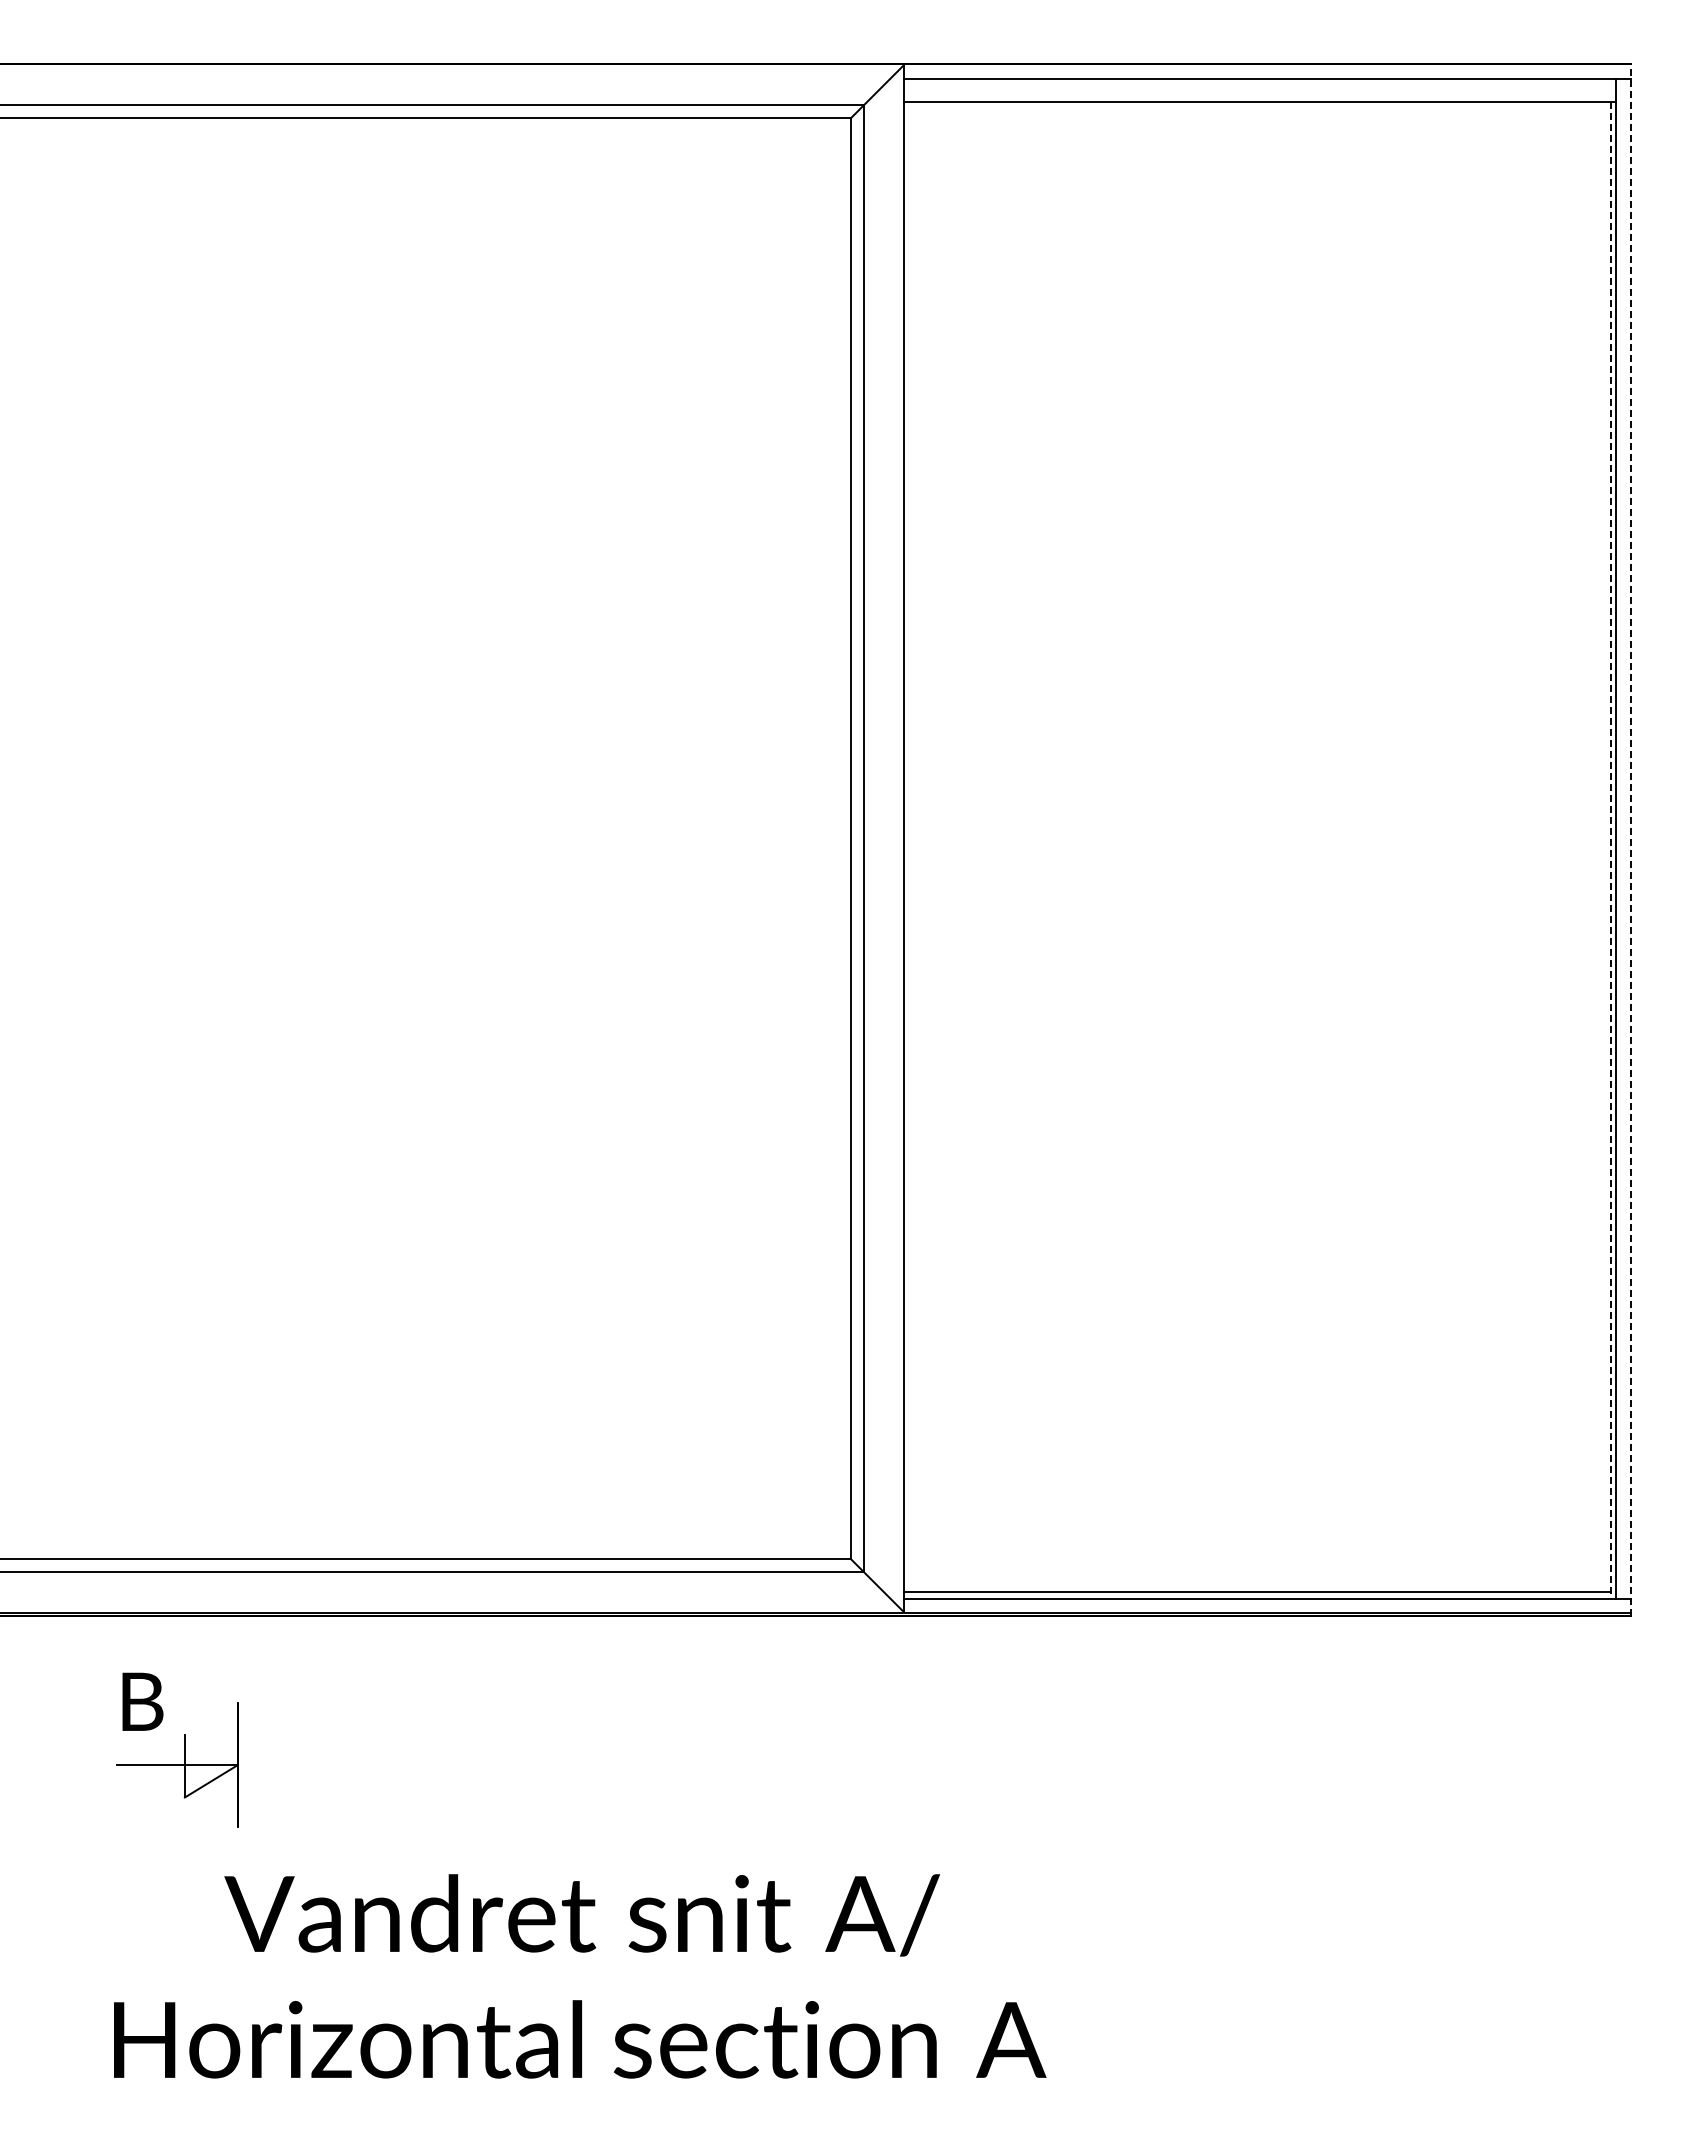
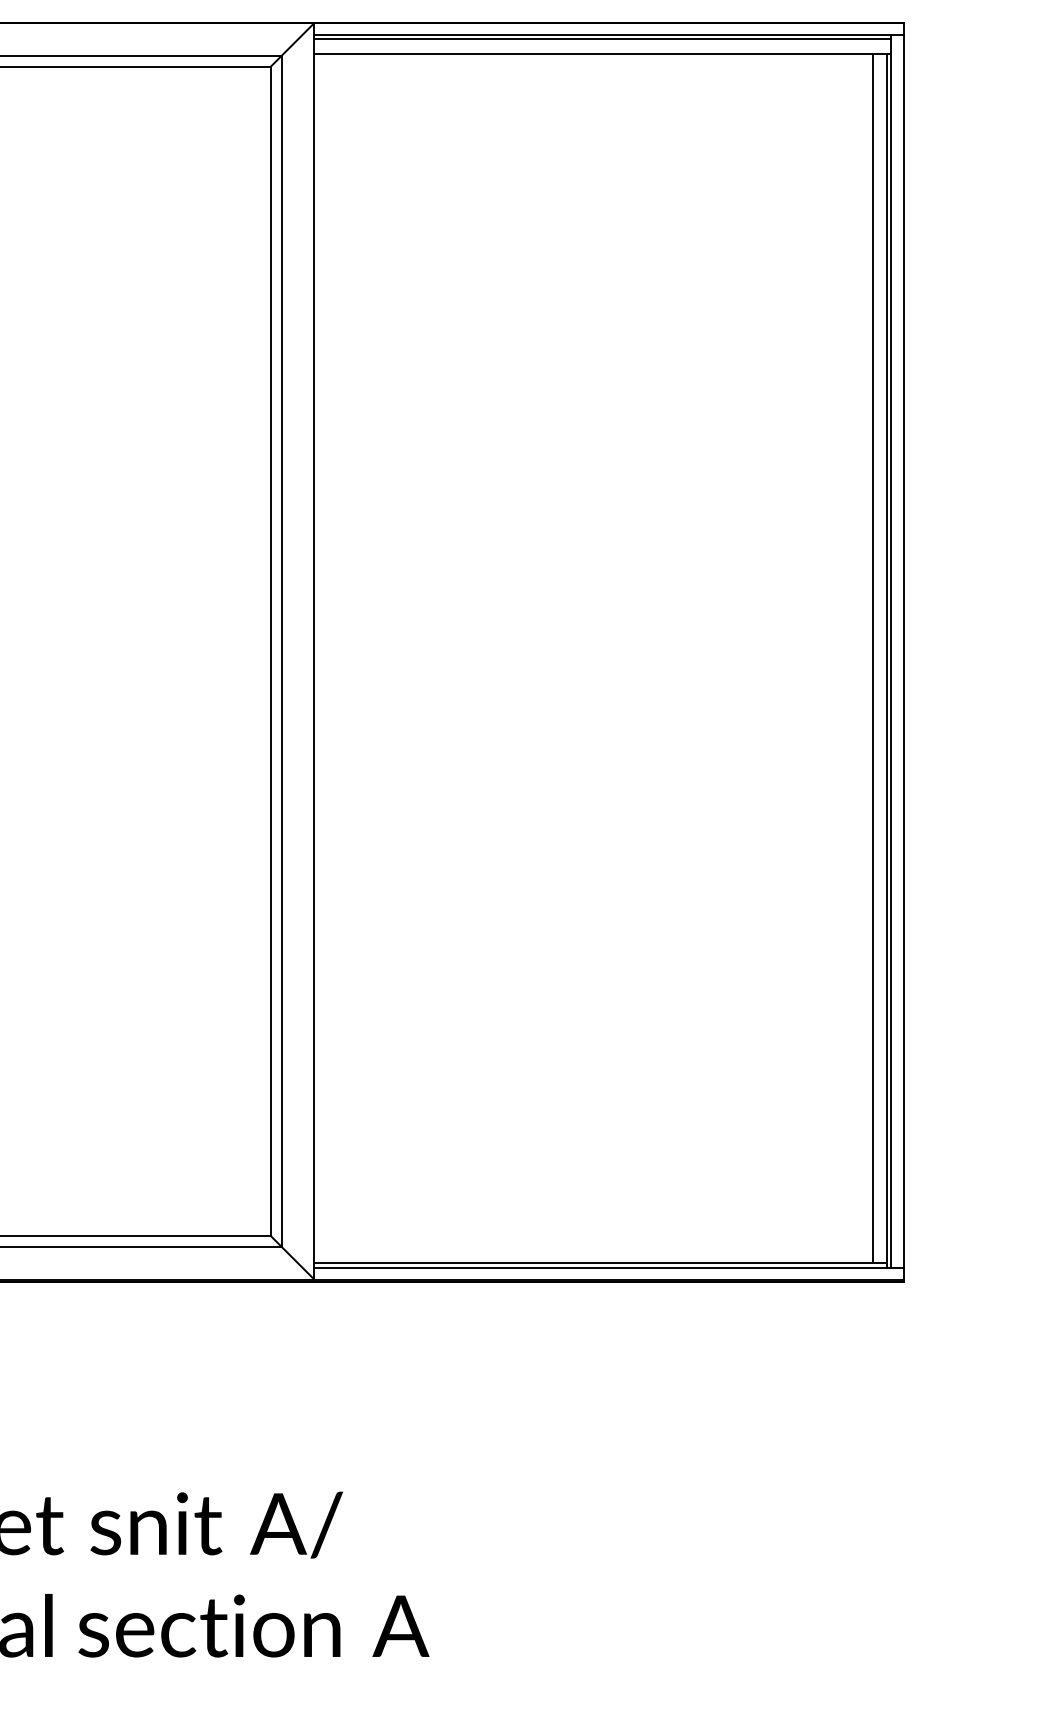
line: (1259, 84) -> (602, 39), added
line: (1630, 839) -> (903, 652), dashed -> solid
line: (1592, 847) -> (872, 658), added
line: (1610, 851) -> (887, 661), dashed -> solid

